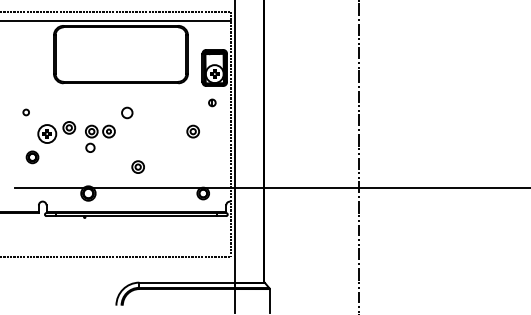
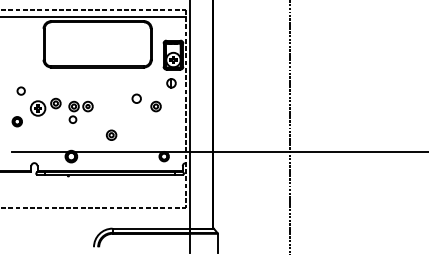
part: (212, 102) -> (171, 83), size x1.6
circle: (25, 112) -> (20, 91), size x1.6
circle: (127, 112) -> (136, 98), moved
part: (32, 157) -> (17, 121), moved

